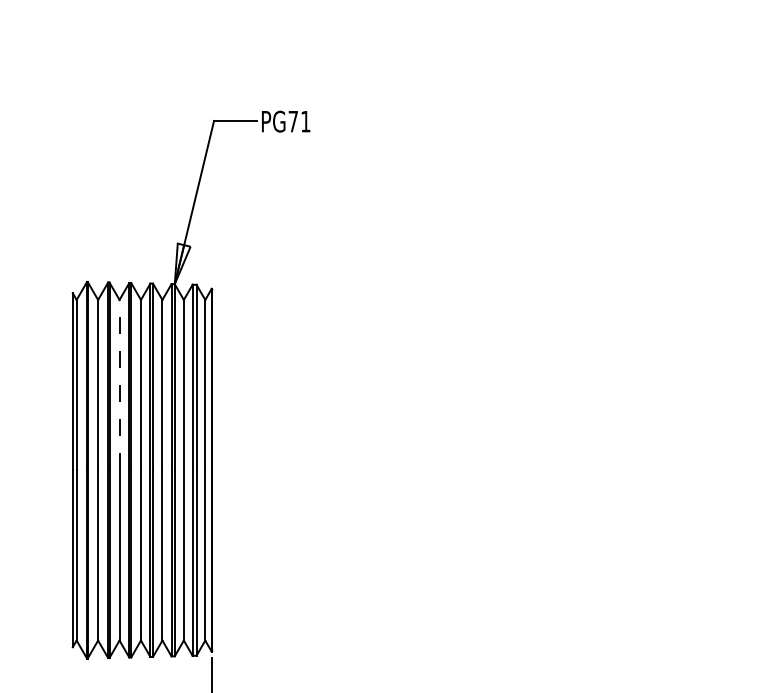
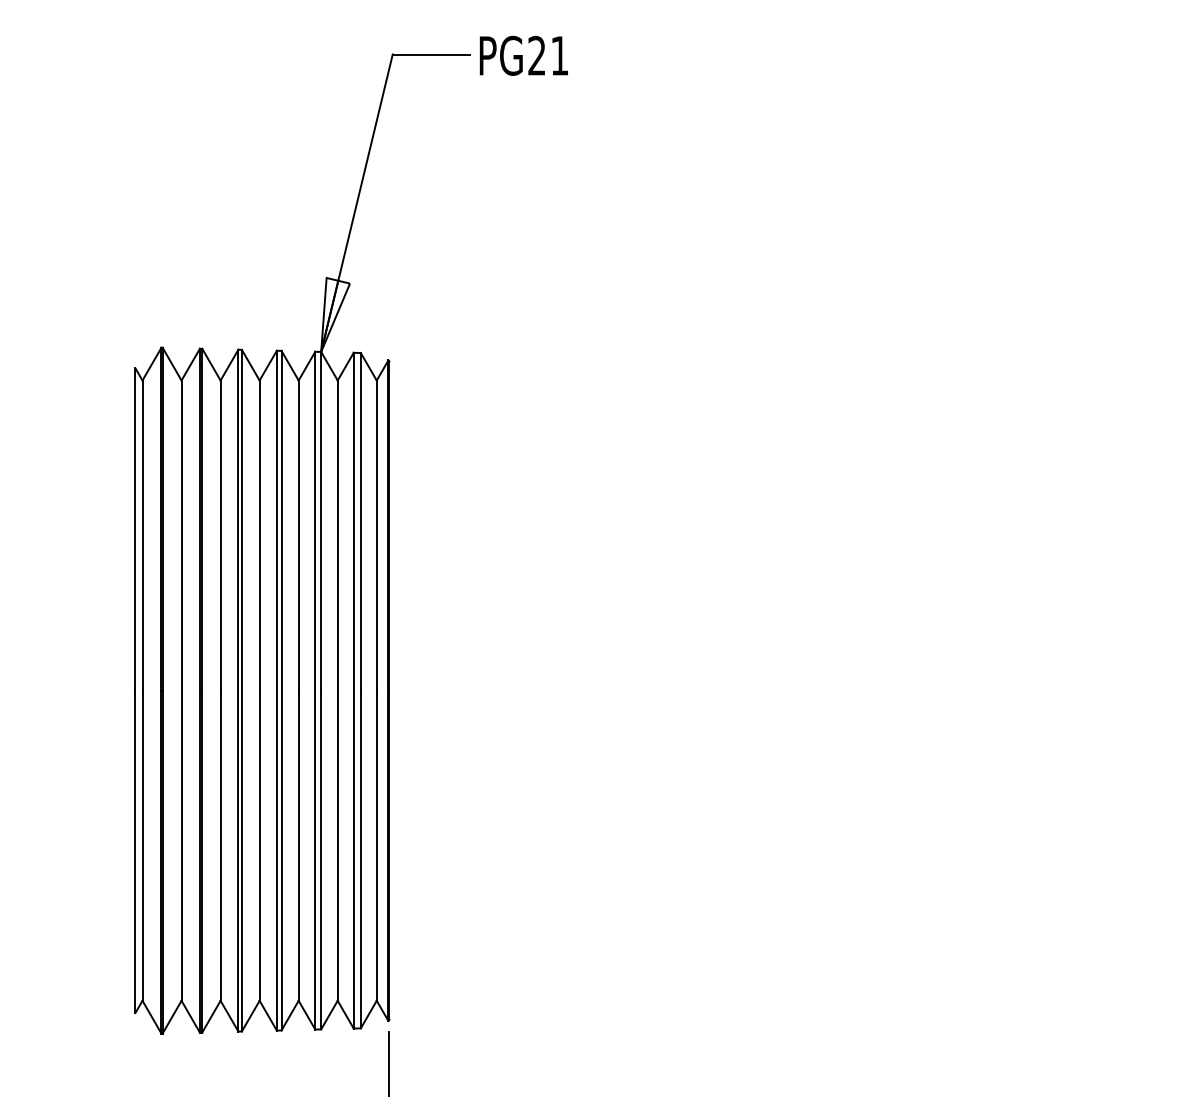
text: (292, 121) -> (535, 55), PG71 -> PG21
line: (119, 384) -> (220, 534), dashed -> solid

